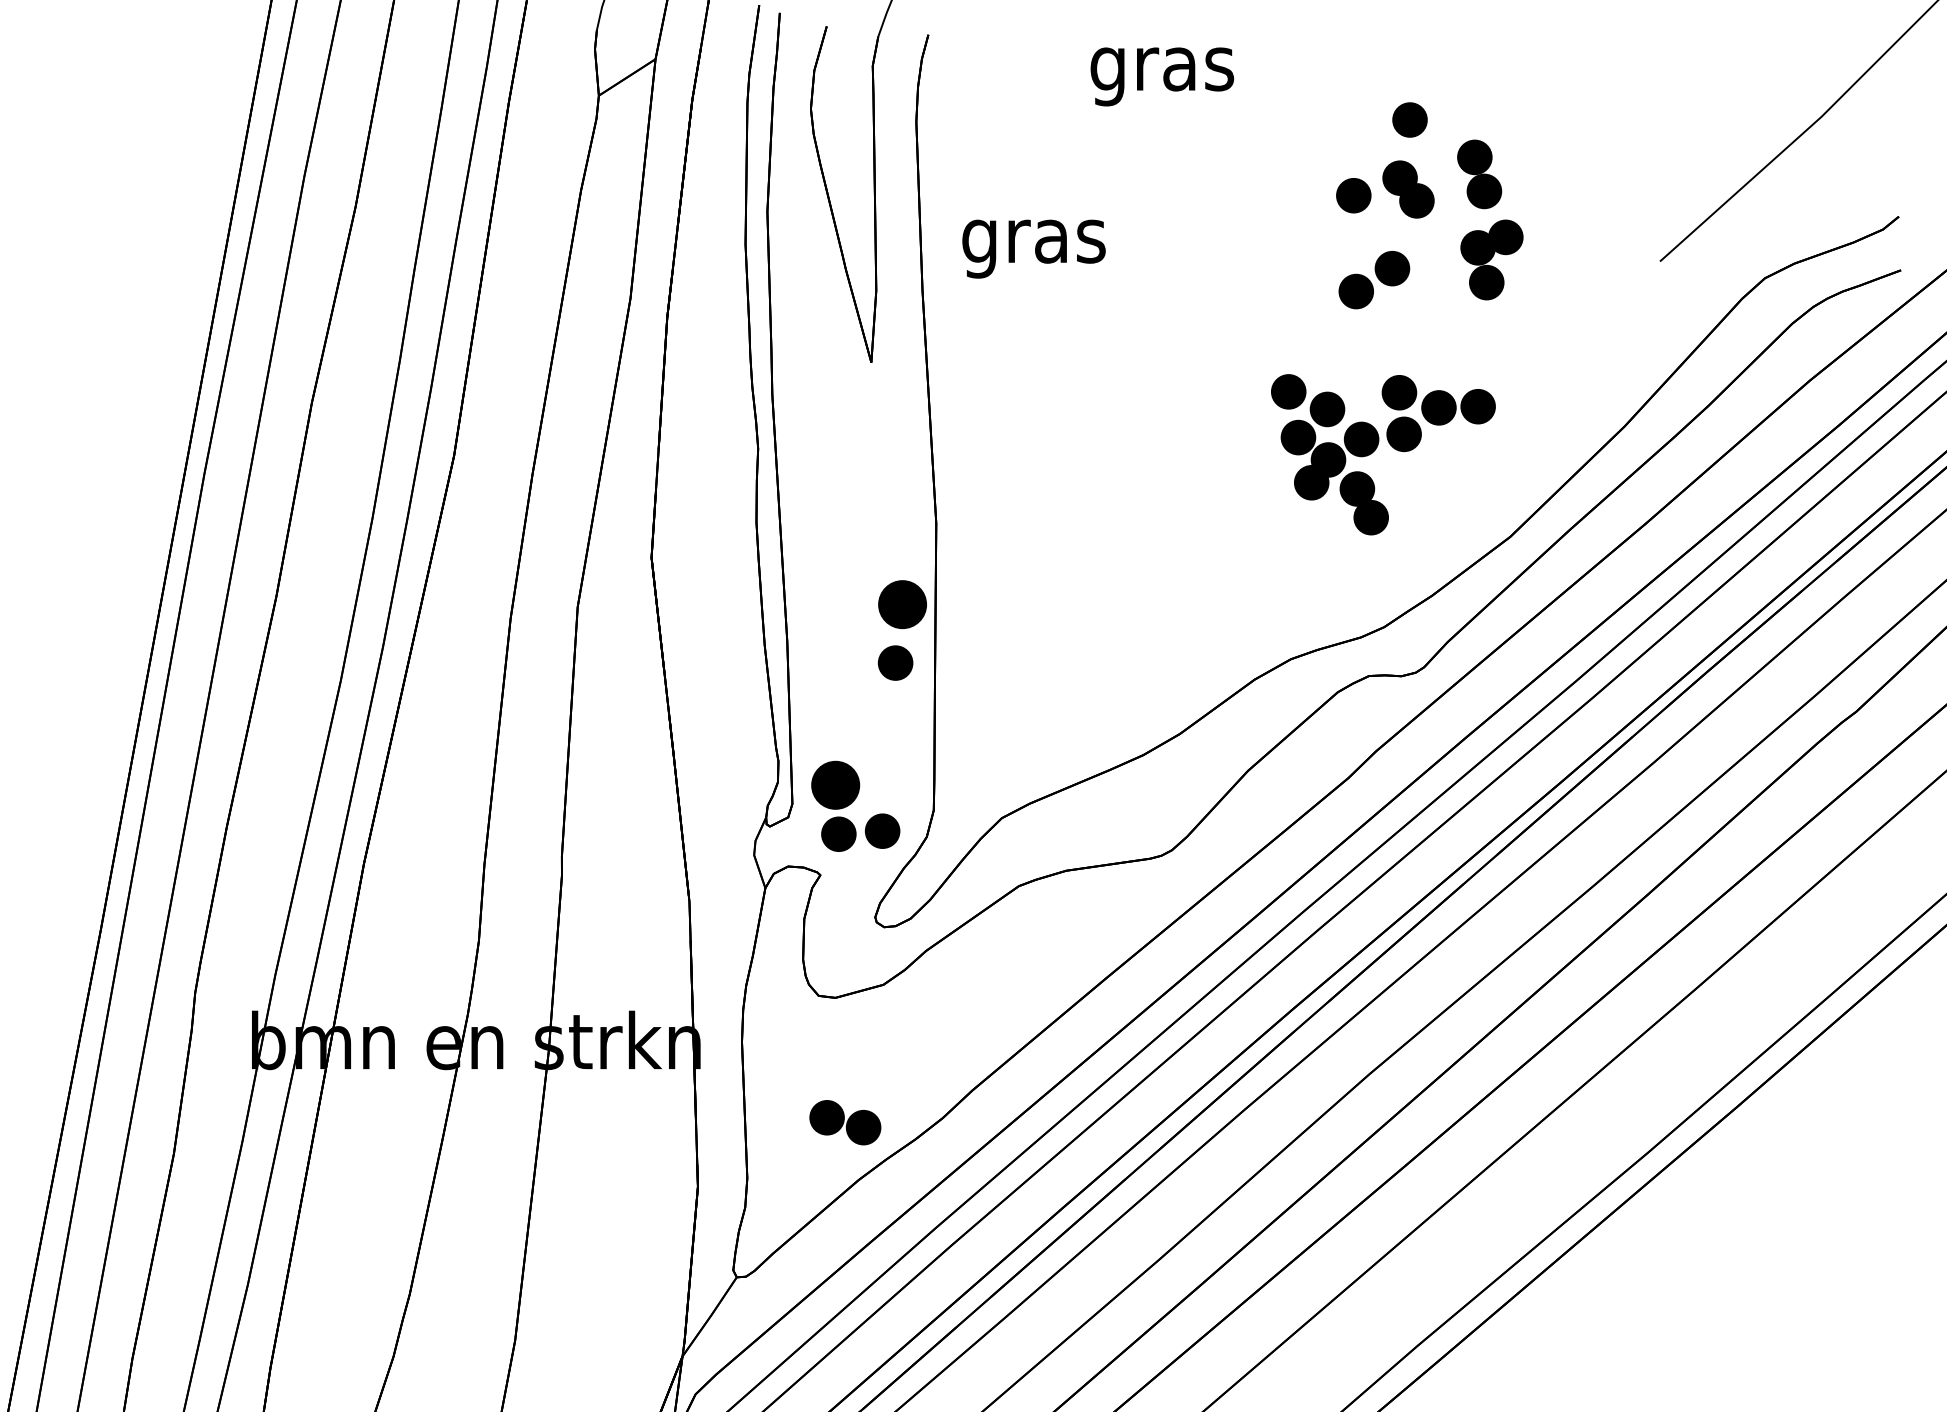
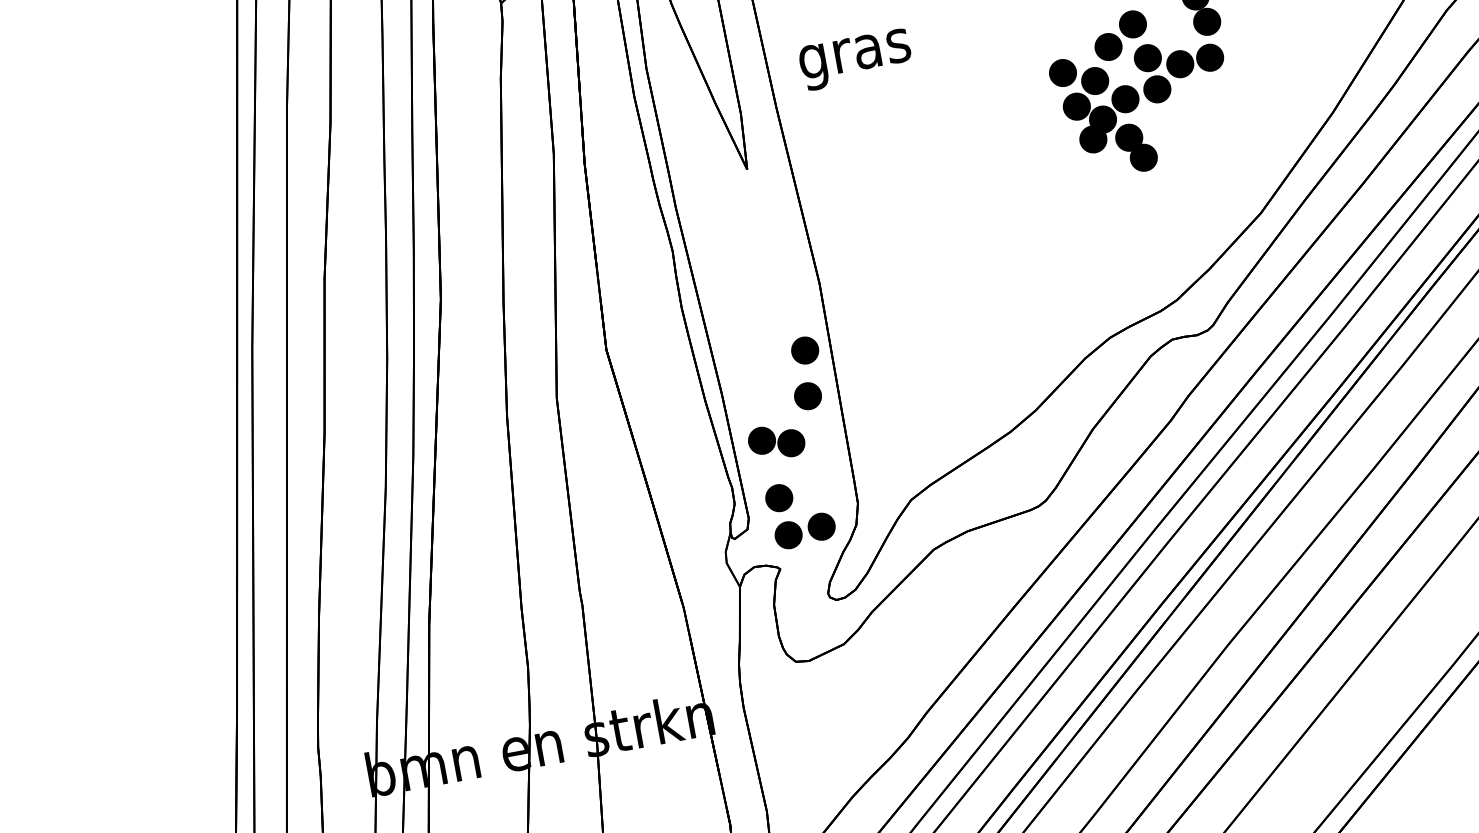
part: (1376, 449) -> (1138, 104), moved
part: (902, 604) -> (805, 350), size x0.71
part: (835, 784) -> (779, 497), size x0.71
part: (845, 1122) -> (776, 441), moved

